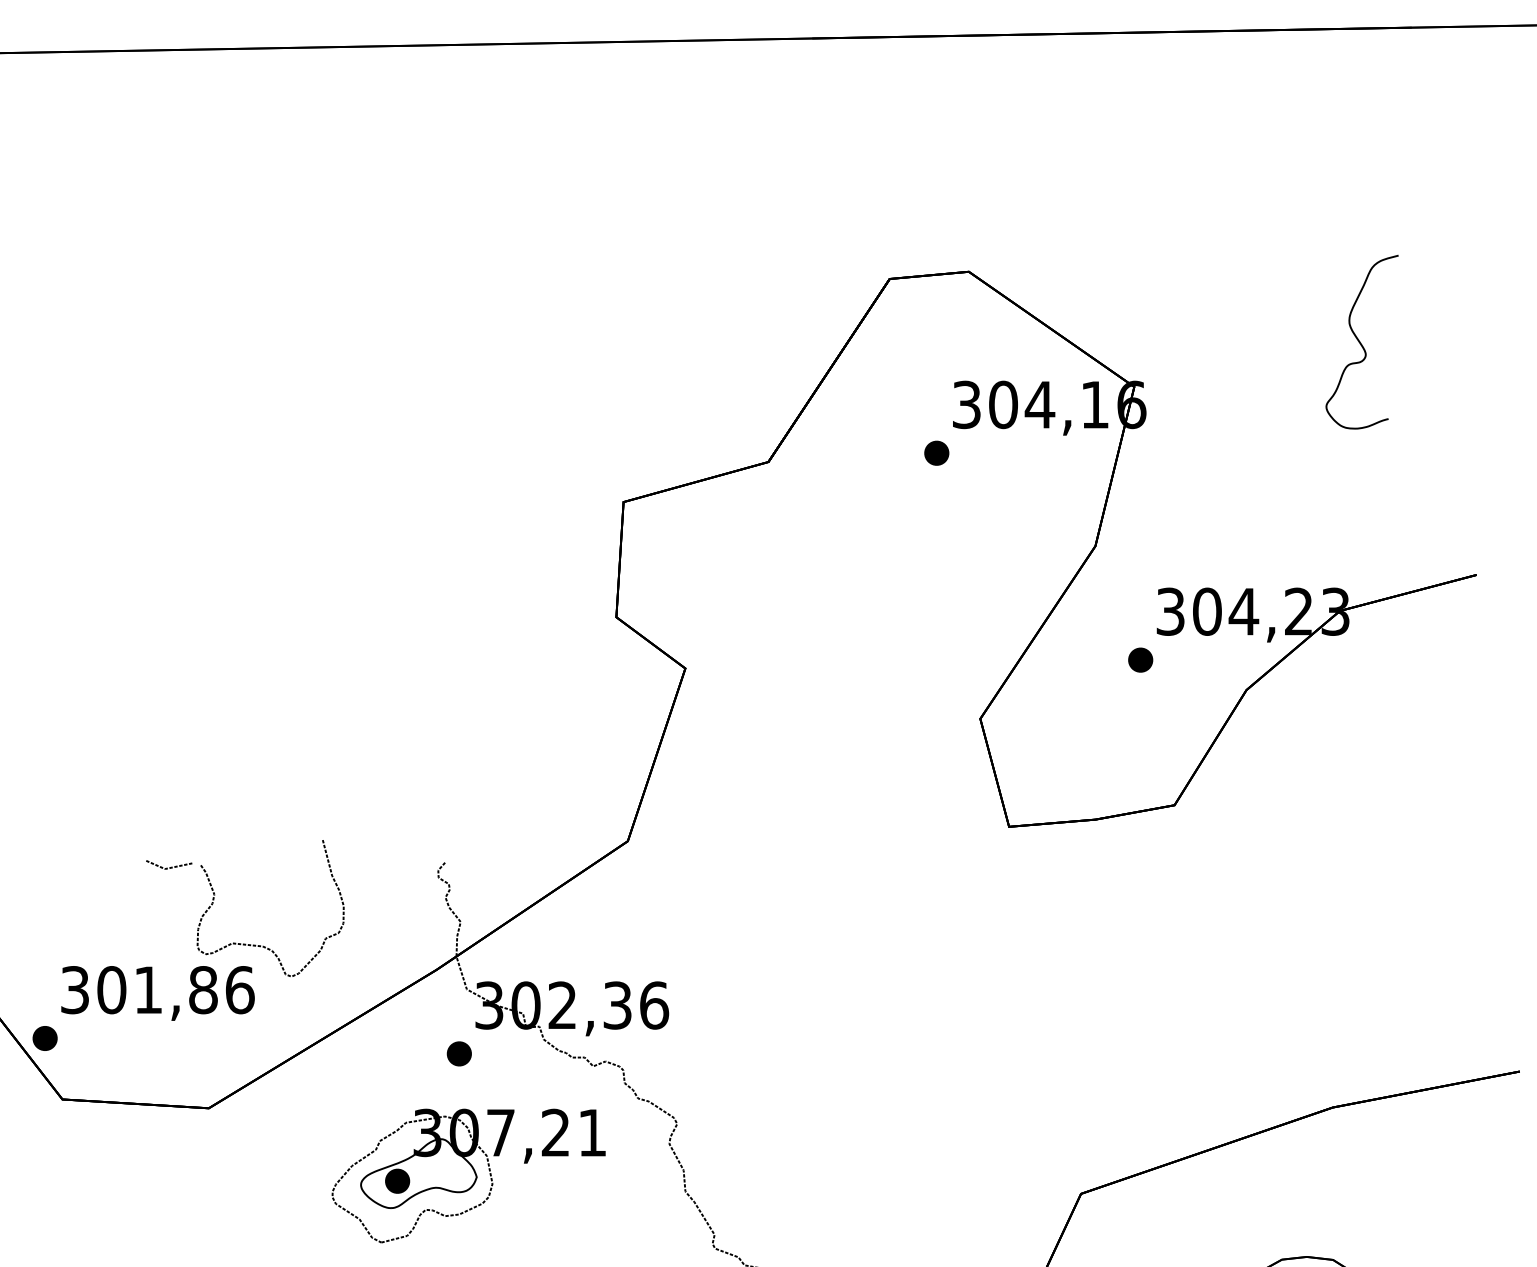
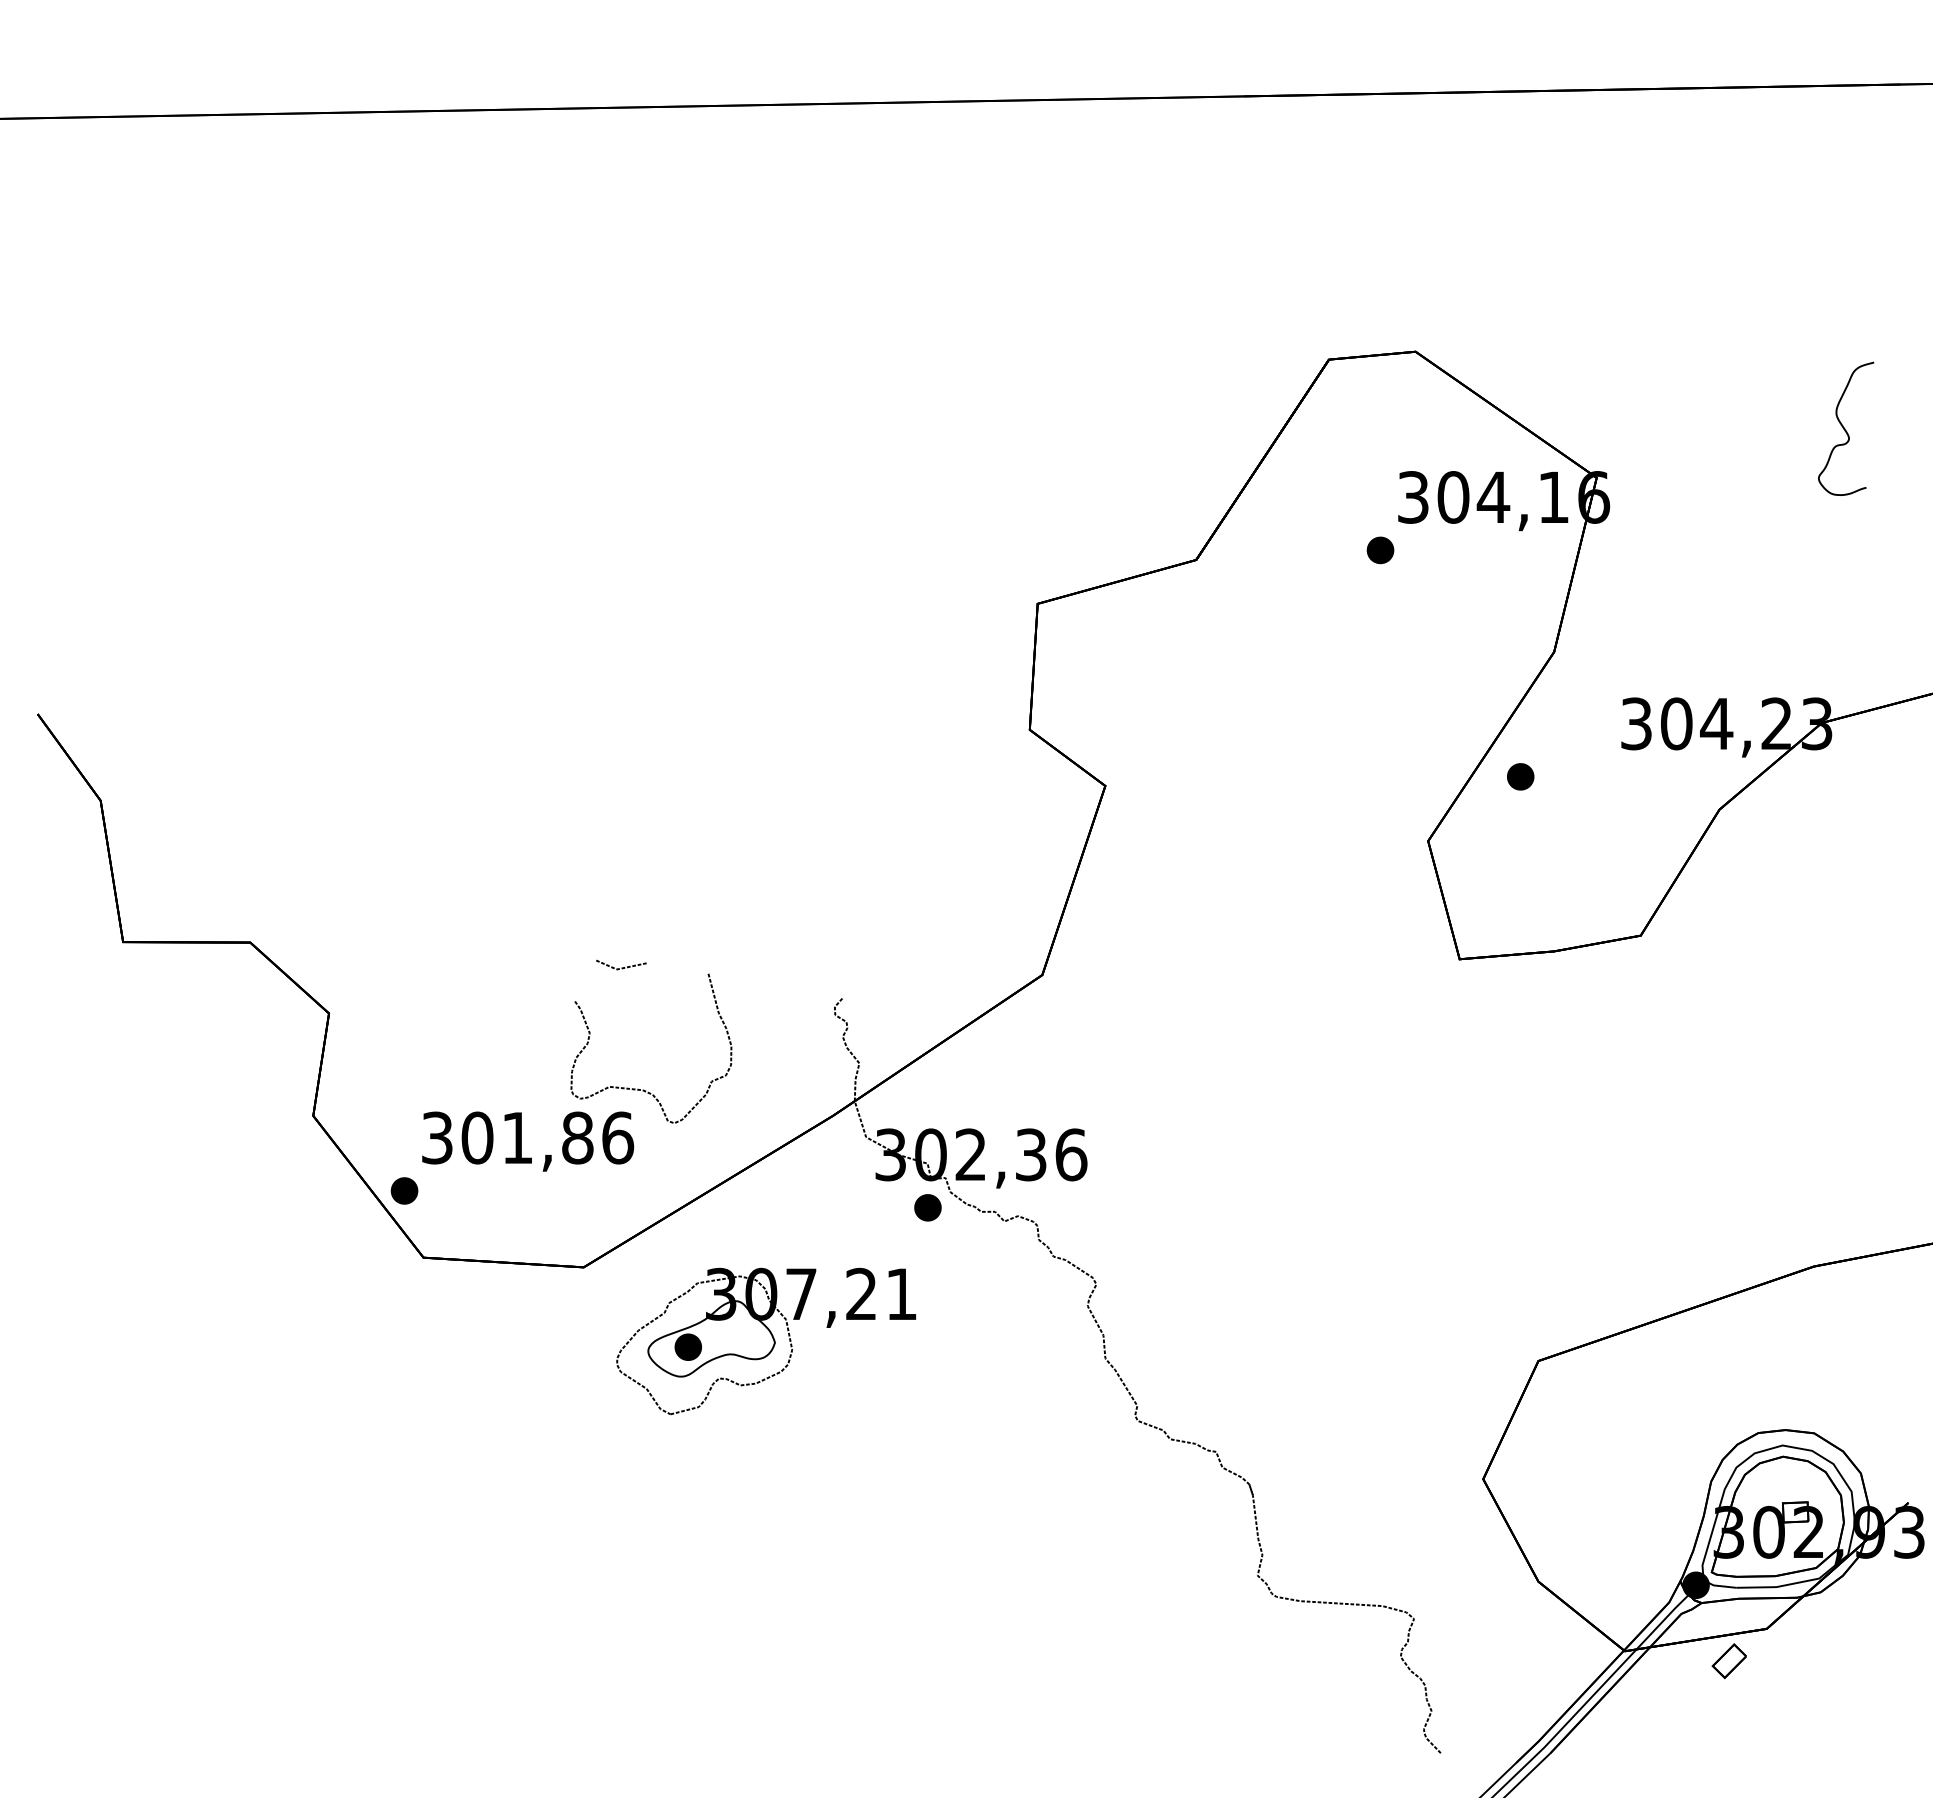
part: (1362, 341) -> (1846, 428), size x0.7
part: (1140, 659) -> (1520, 776), moved
line: (169, 867) -> (621, 967), moved
part: (458, 1053) -> (927, 1207), moved
part: (468, 1176) -> (765, 1341), moved

